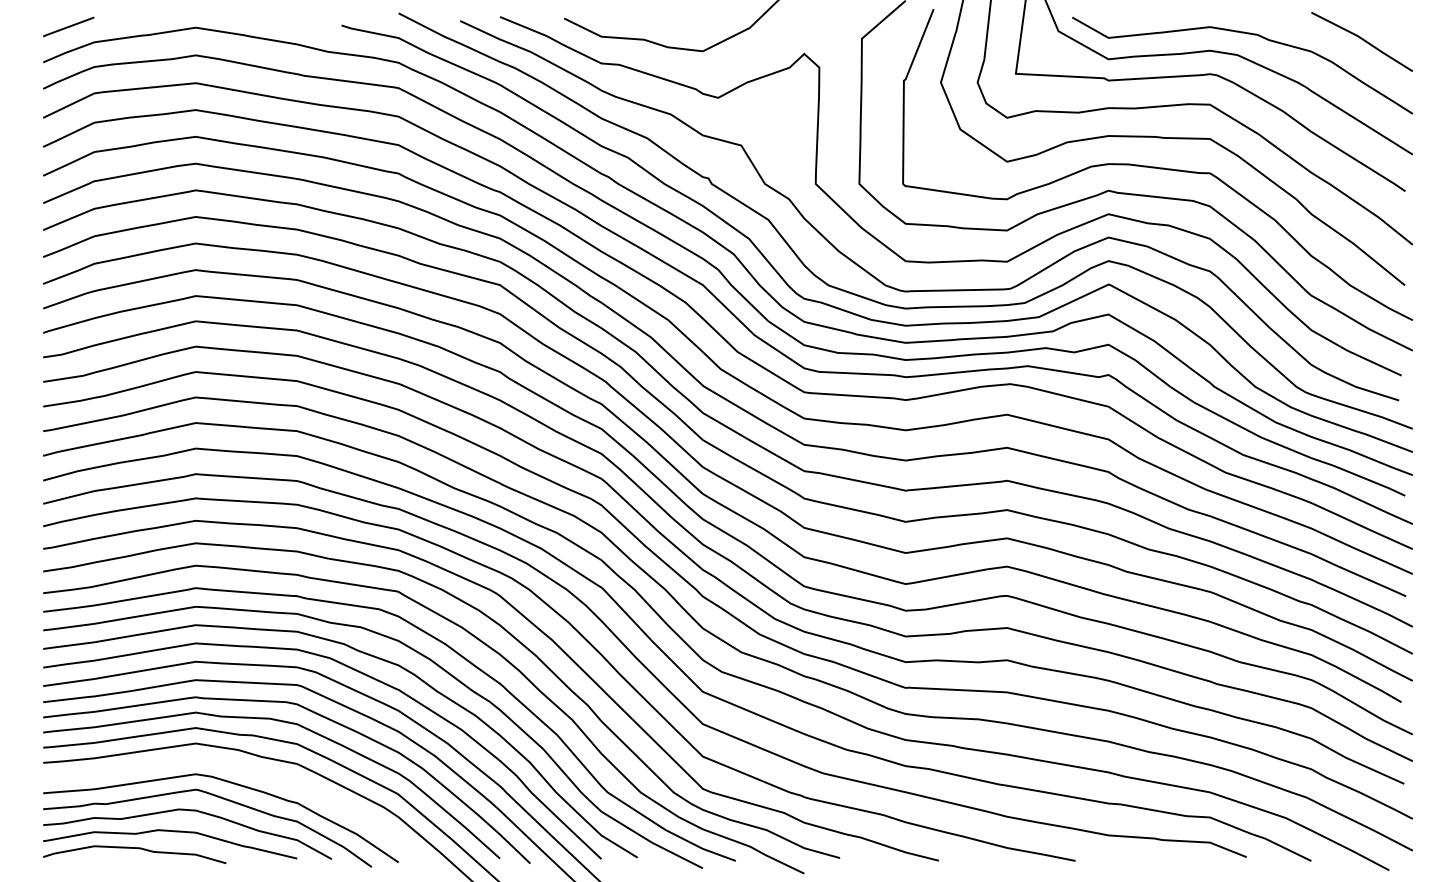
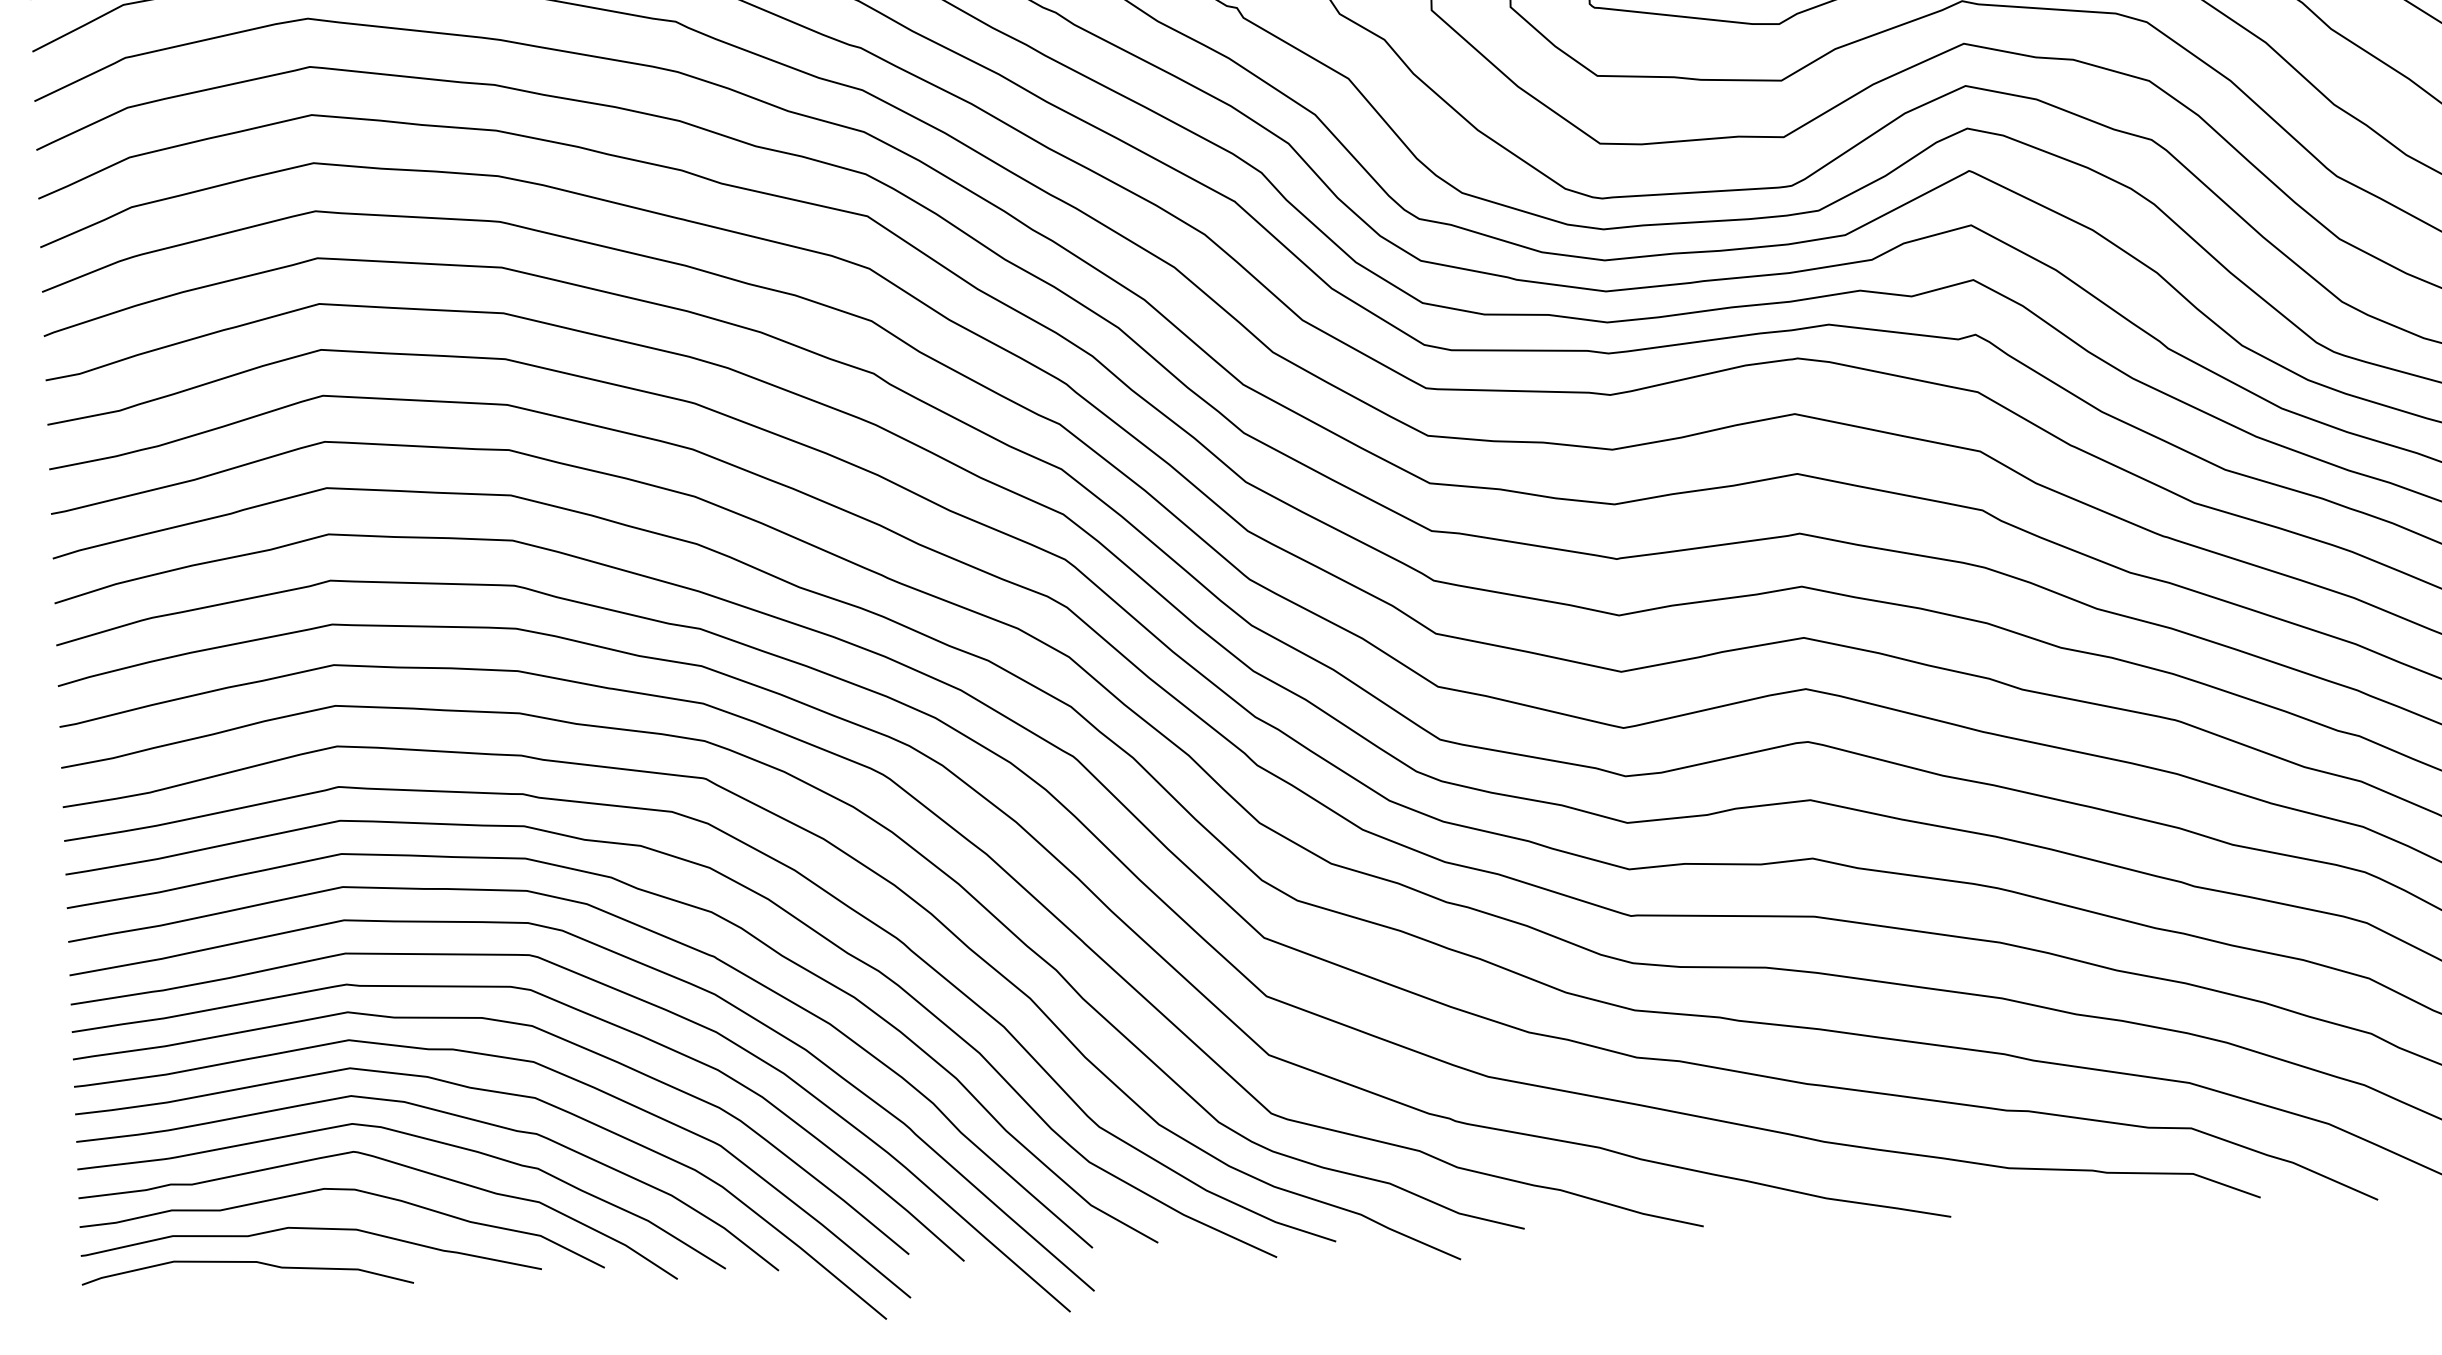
curve: (244, 770) -> (440, 1113), added

